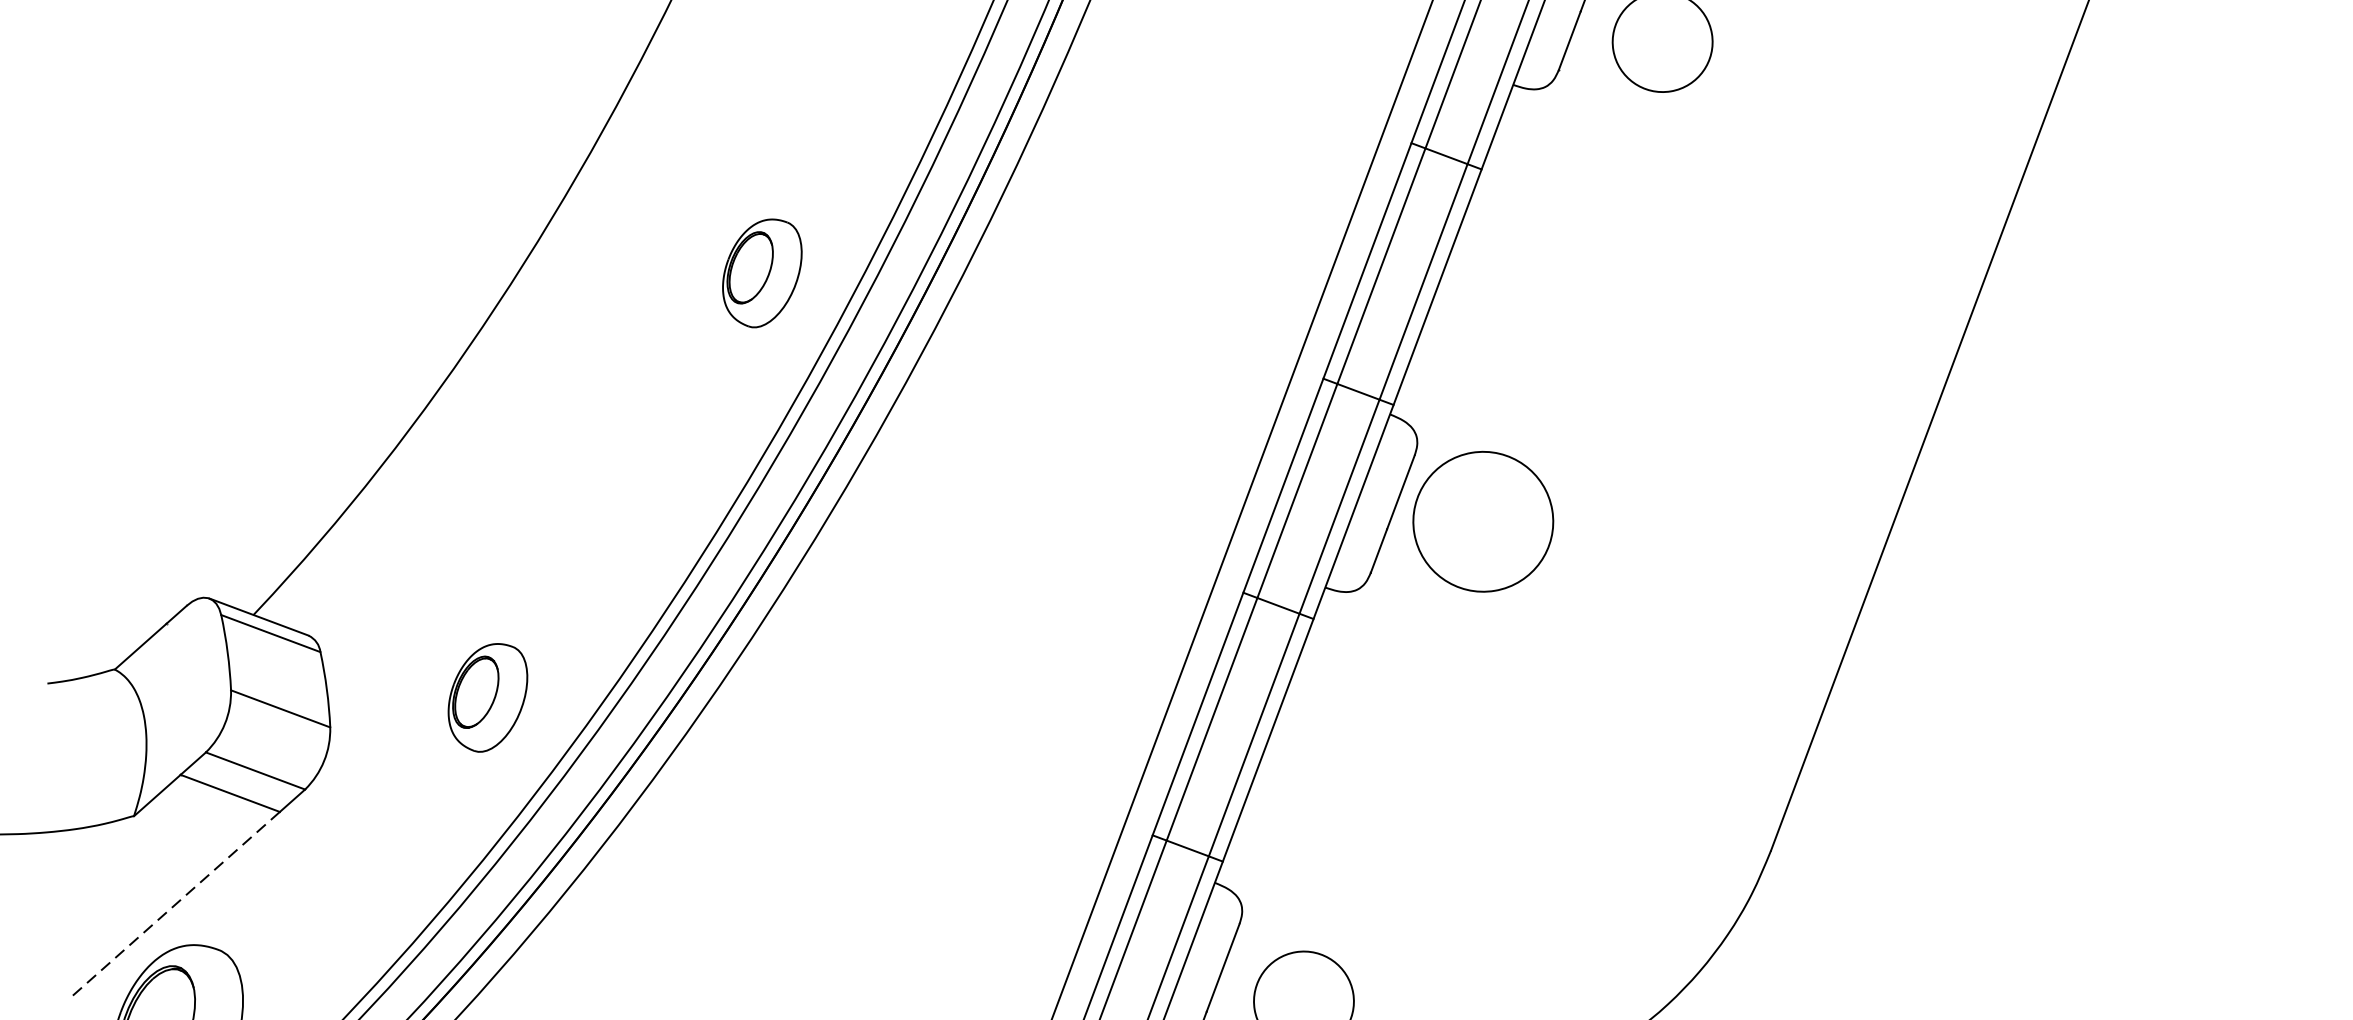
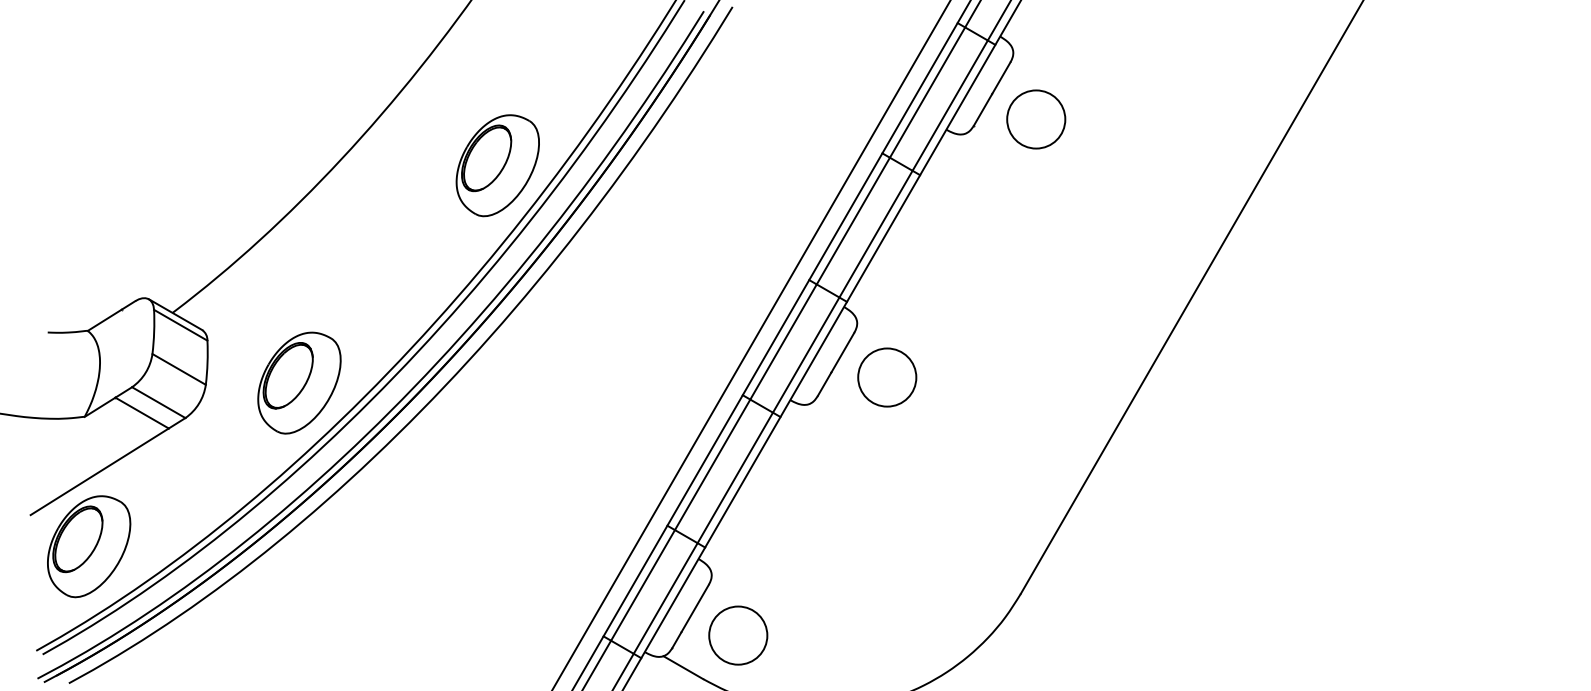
part: (762, 272) -> (497, 165), size x1.67
circle: (1483, 521) -> (887, 377), size x0.71
part: (488, 696) -> (299, 382), size x1.67
line: (174, 904) -> (99, 471), dashed -> solid

